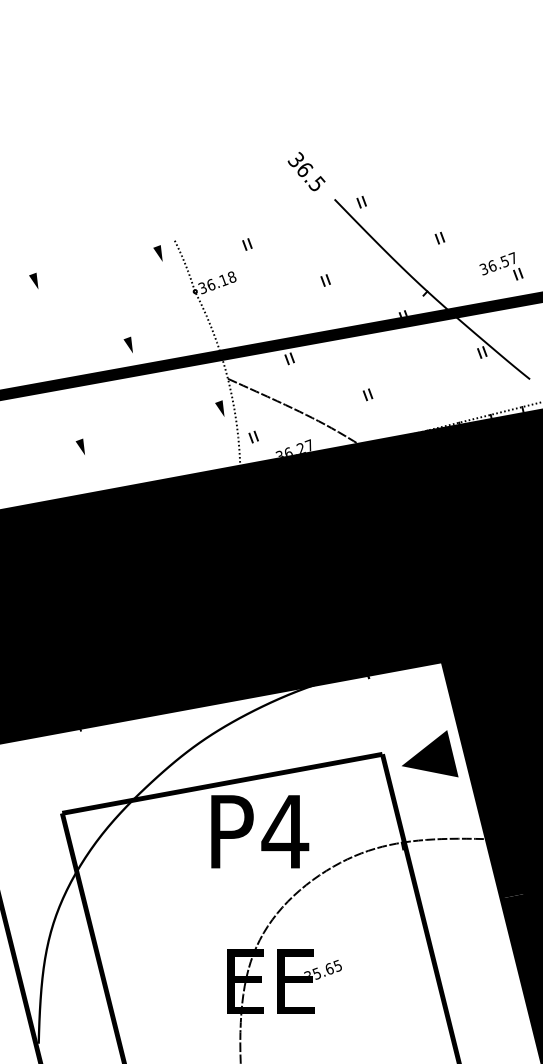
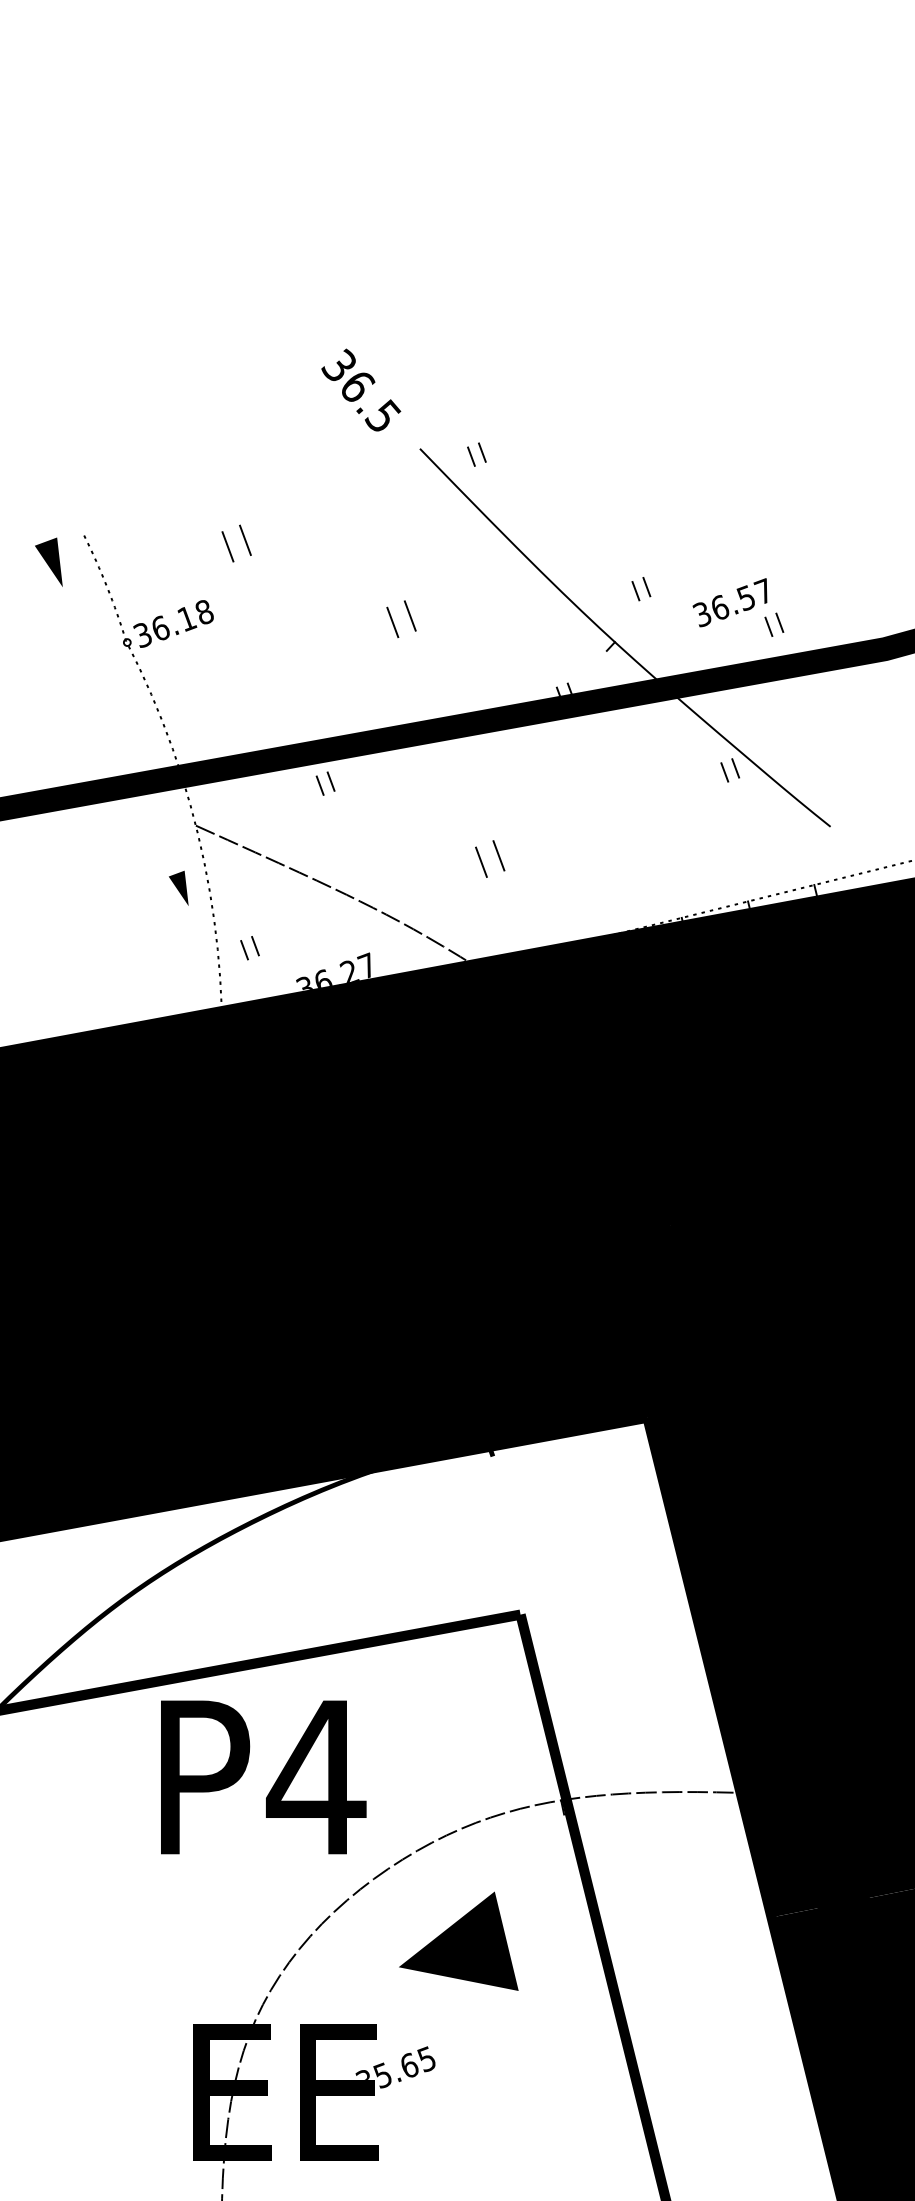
part: (439, 237) -> (640, 587), moved
part: (247, 244) -> (236, 543), size x1.6
part: (157, 253) -> (47, 562), size x1.4
part: (501, 266) -> (739, 608), moved
part: (325, 280) -> (400, 619), size x1.6
part: (367, 394) -> (489, 858), size x1.6
line: (430, 753) -> (459, 1940), moved

